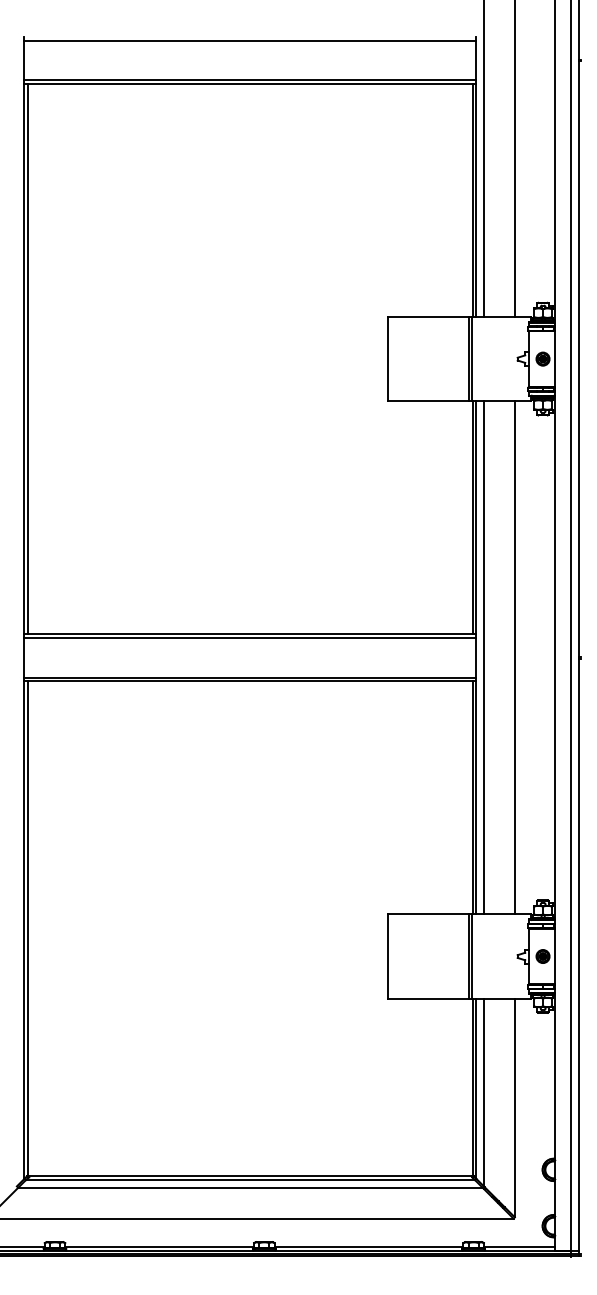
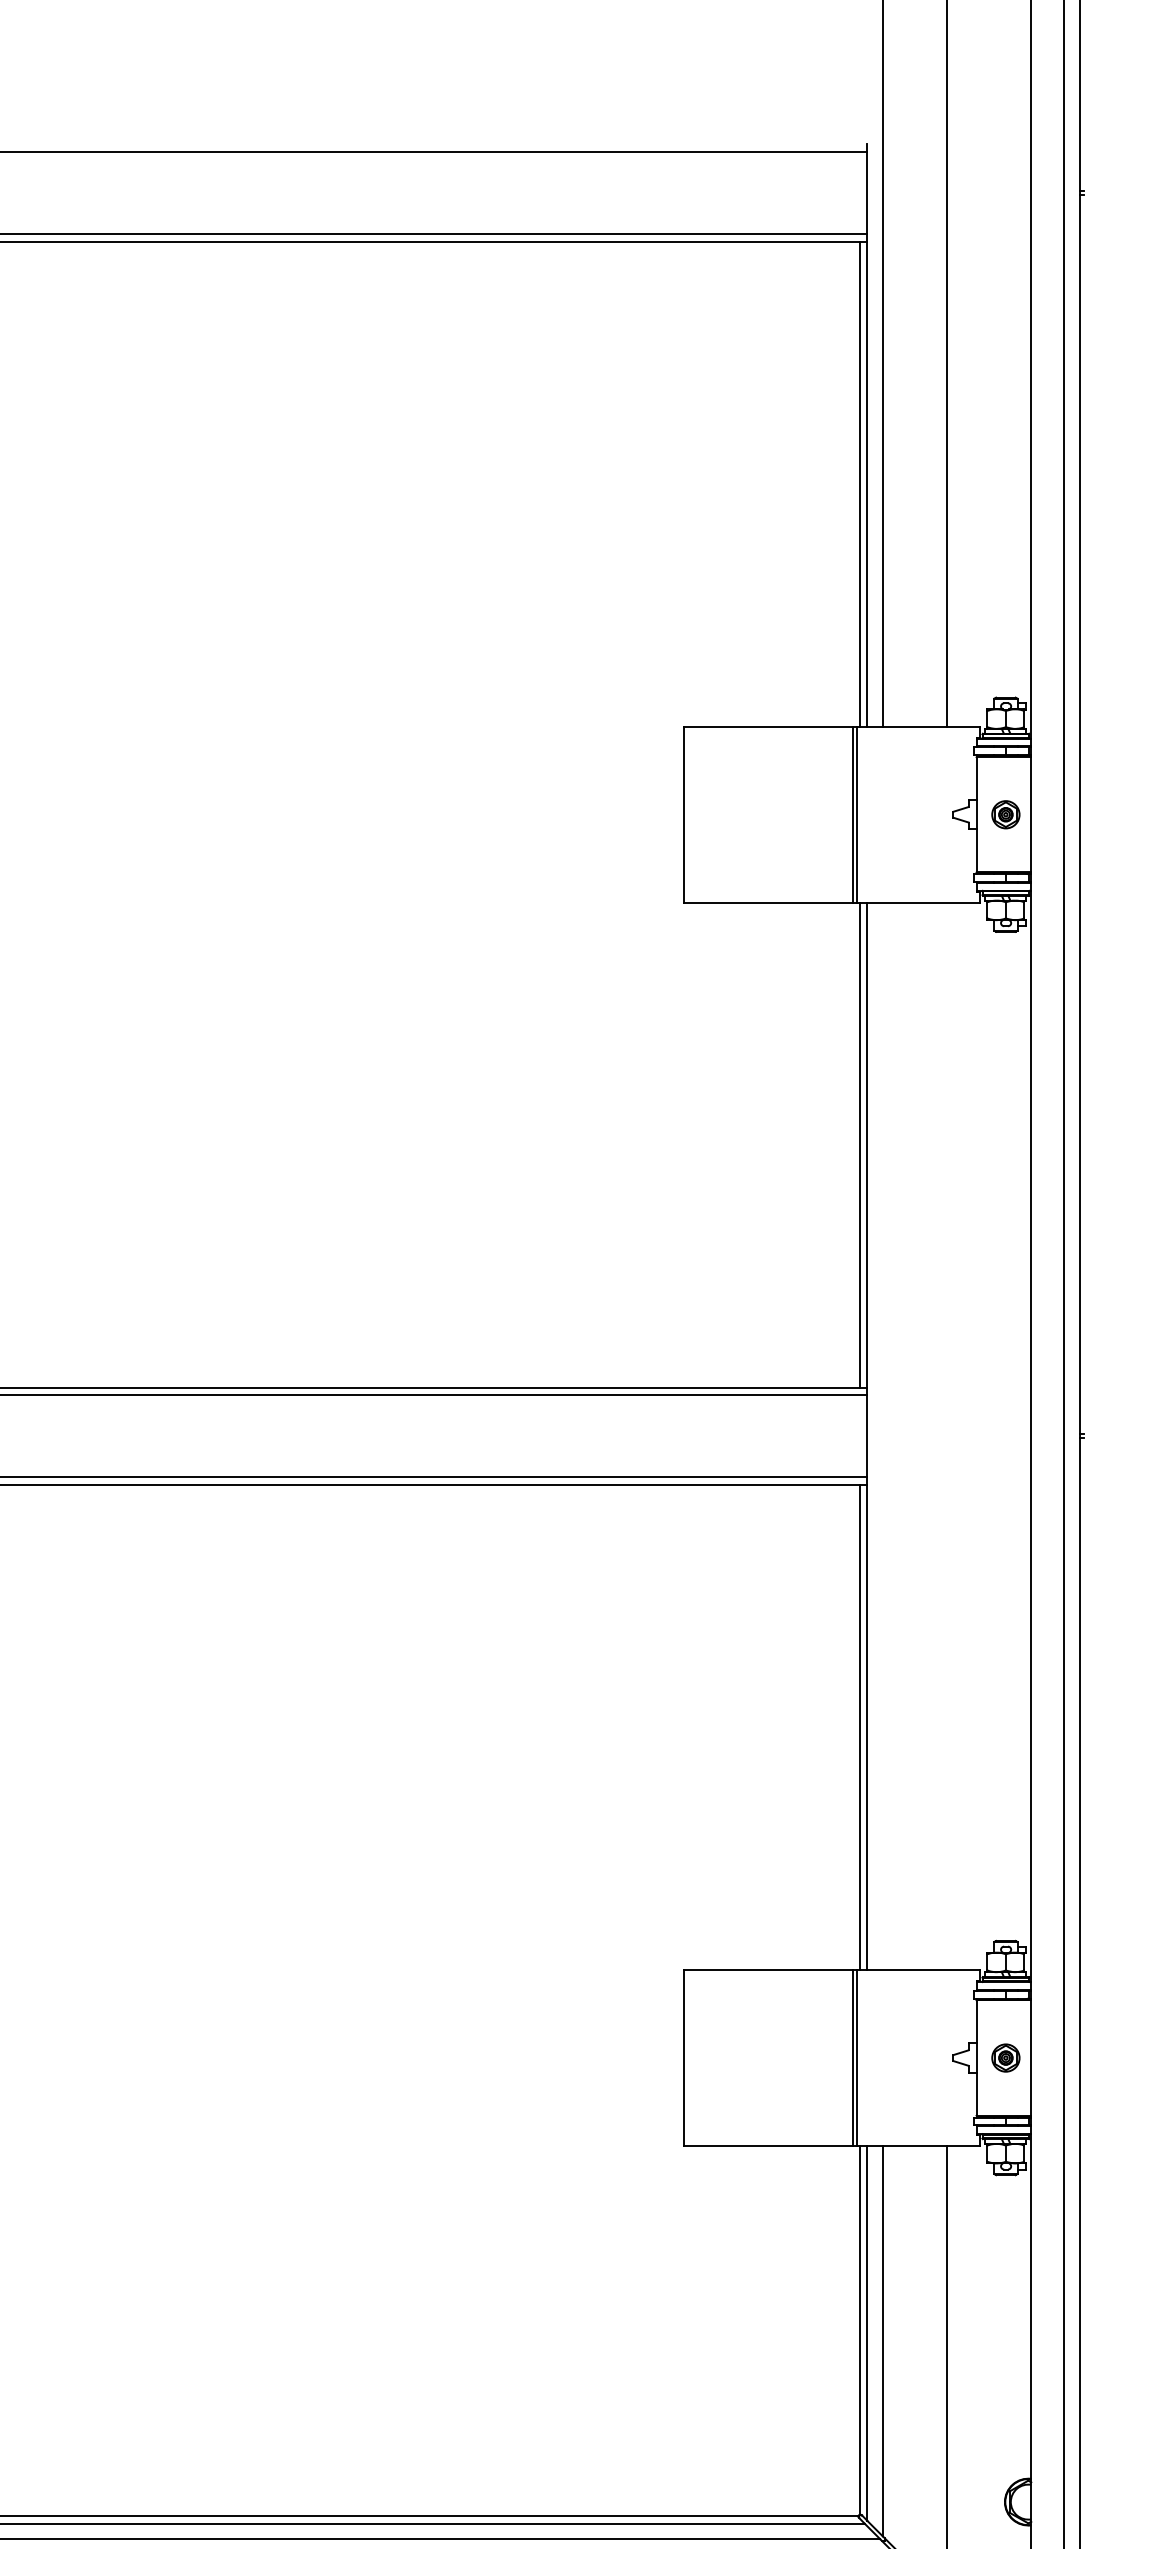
line: (483, 657) -> (882, 1435), removed
line: (514, 657) -> (946, 1435), removed

